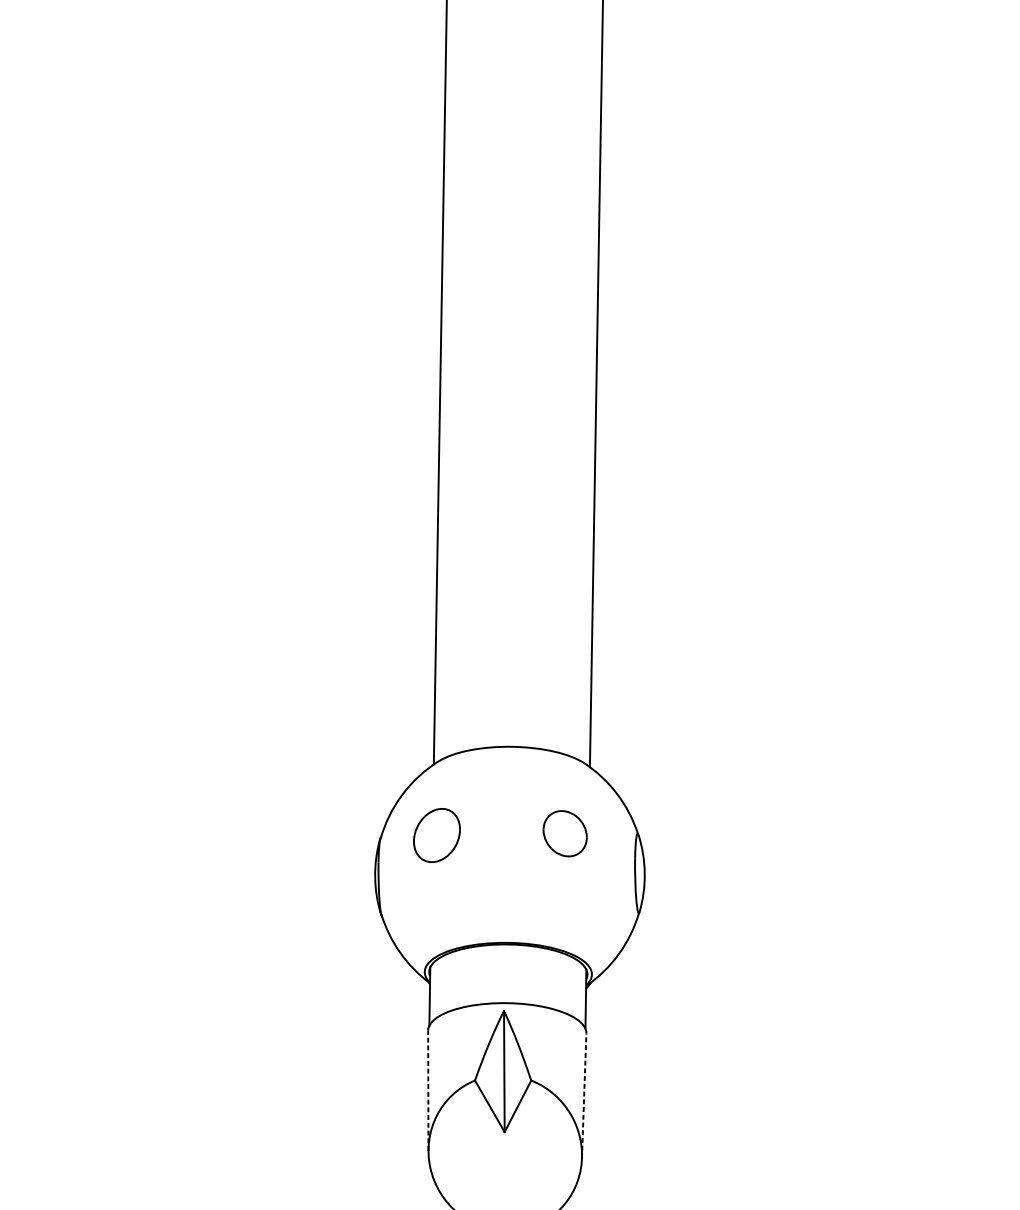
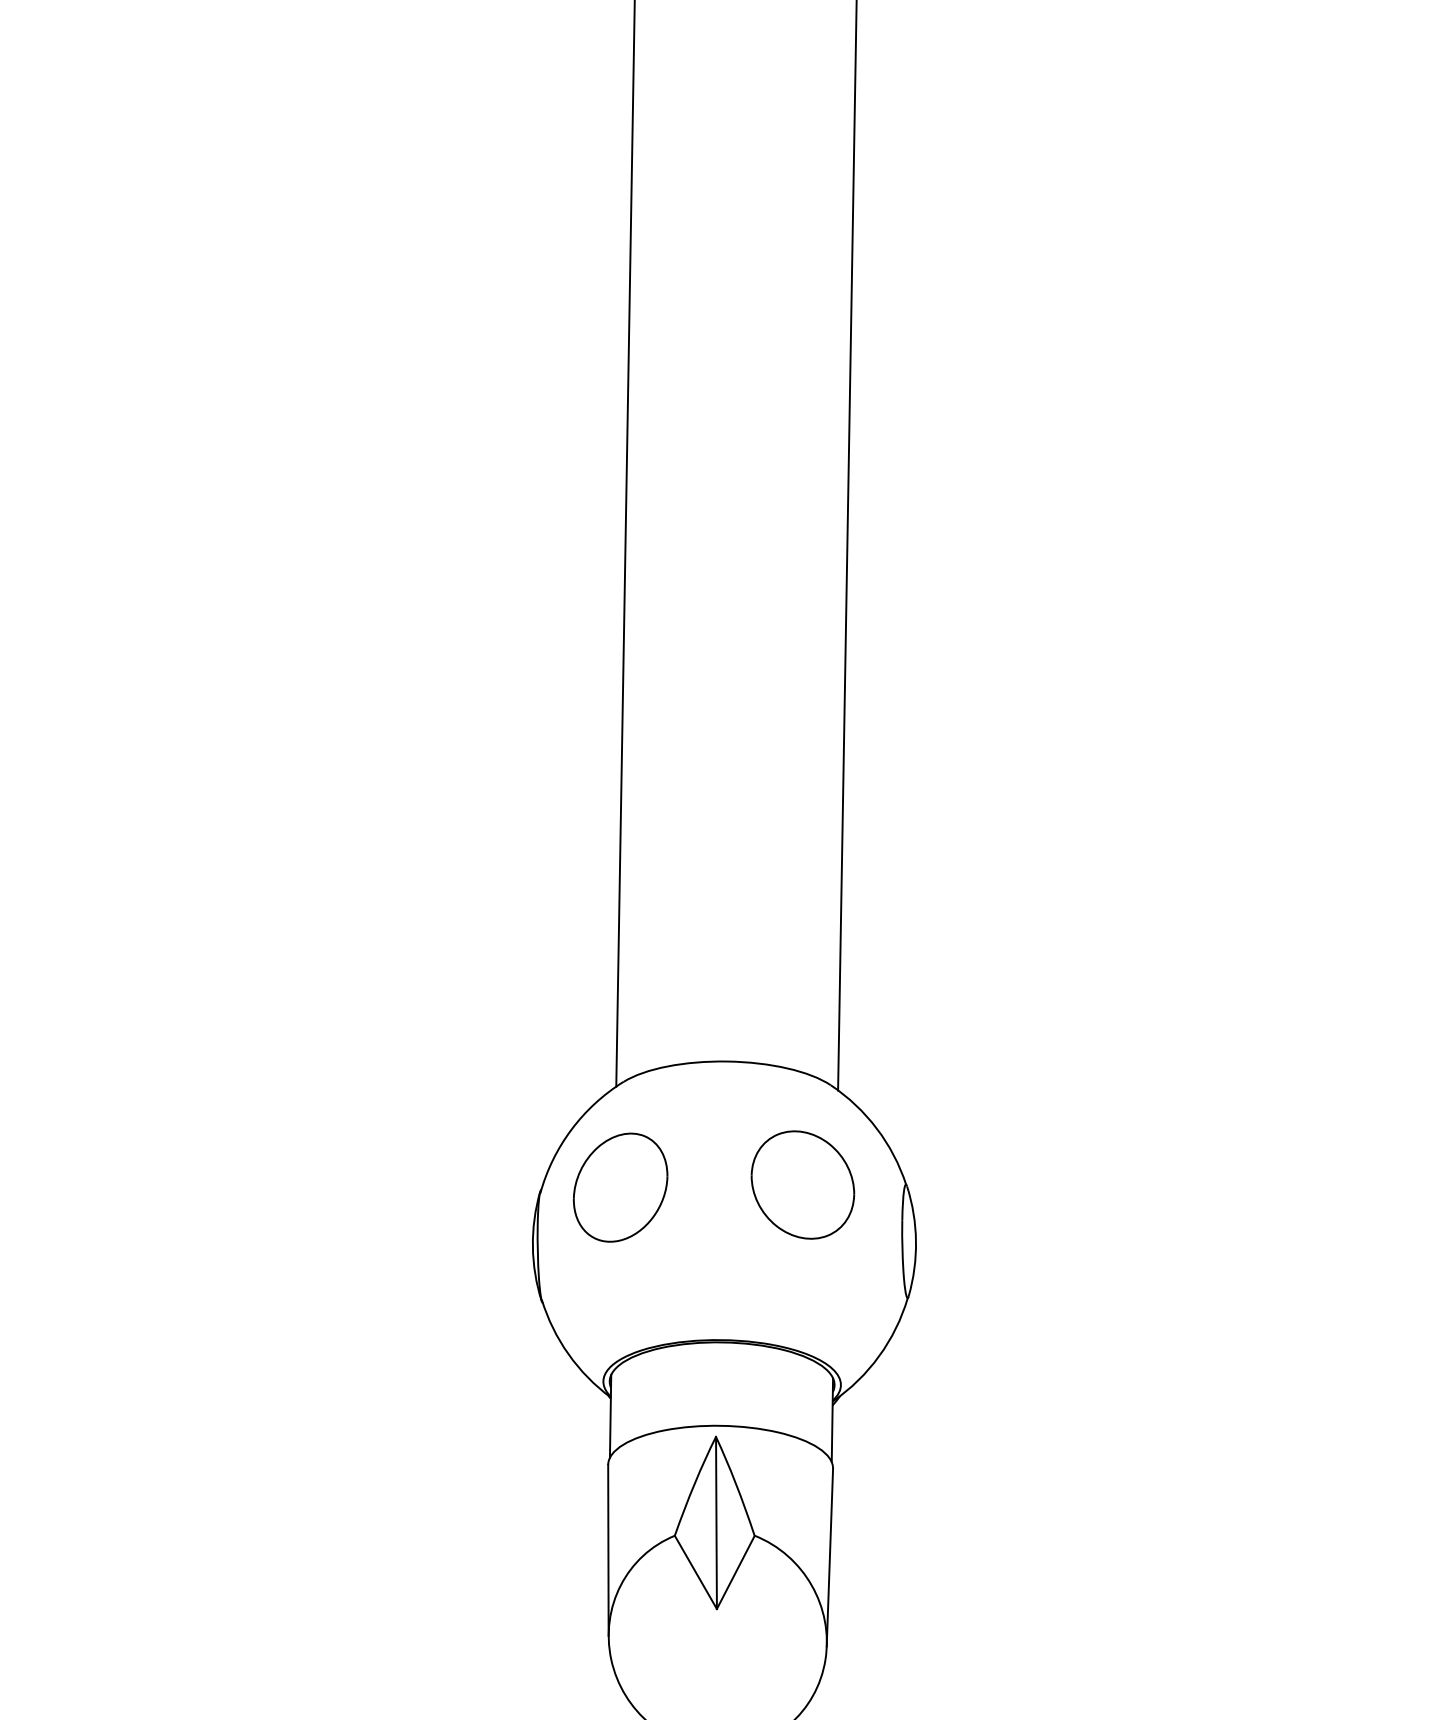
part: (564, 833) -> (802, 1184), size x1.67
part: (436, 835) -> (620, 1187), size x1.43
line: (428, 1090) -> (608, 1549), dashed -> solid
line: (583, 1095) -> (829, 1557), dashed -> solid

